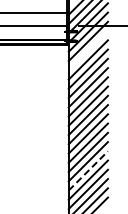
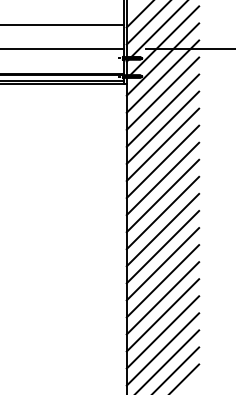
line: (87, 50) -> (161, 93), added
line: (88, 170) -> (163, 314), dashed -> solid

